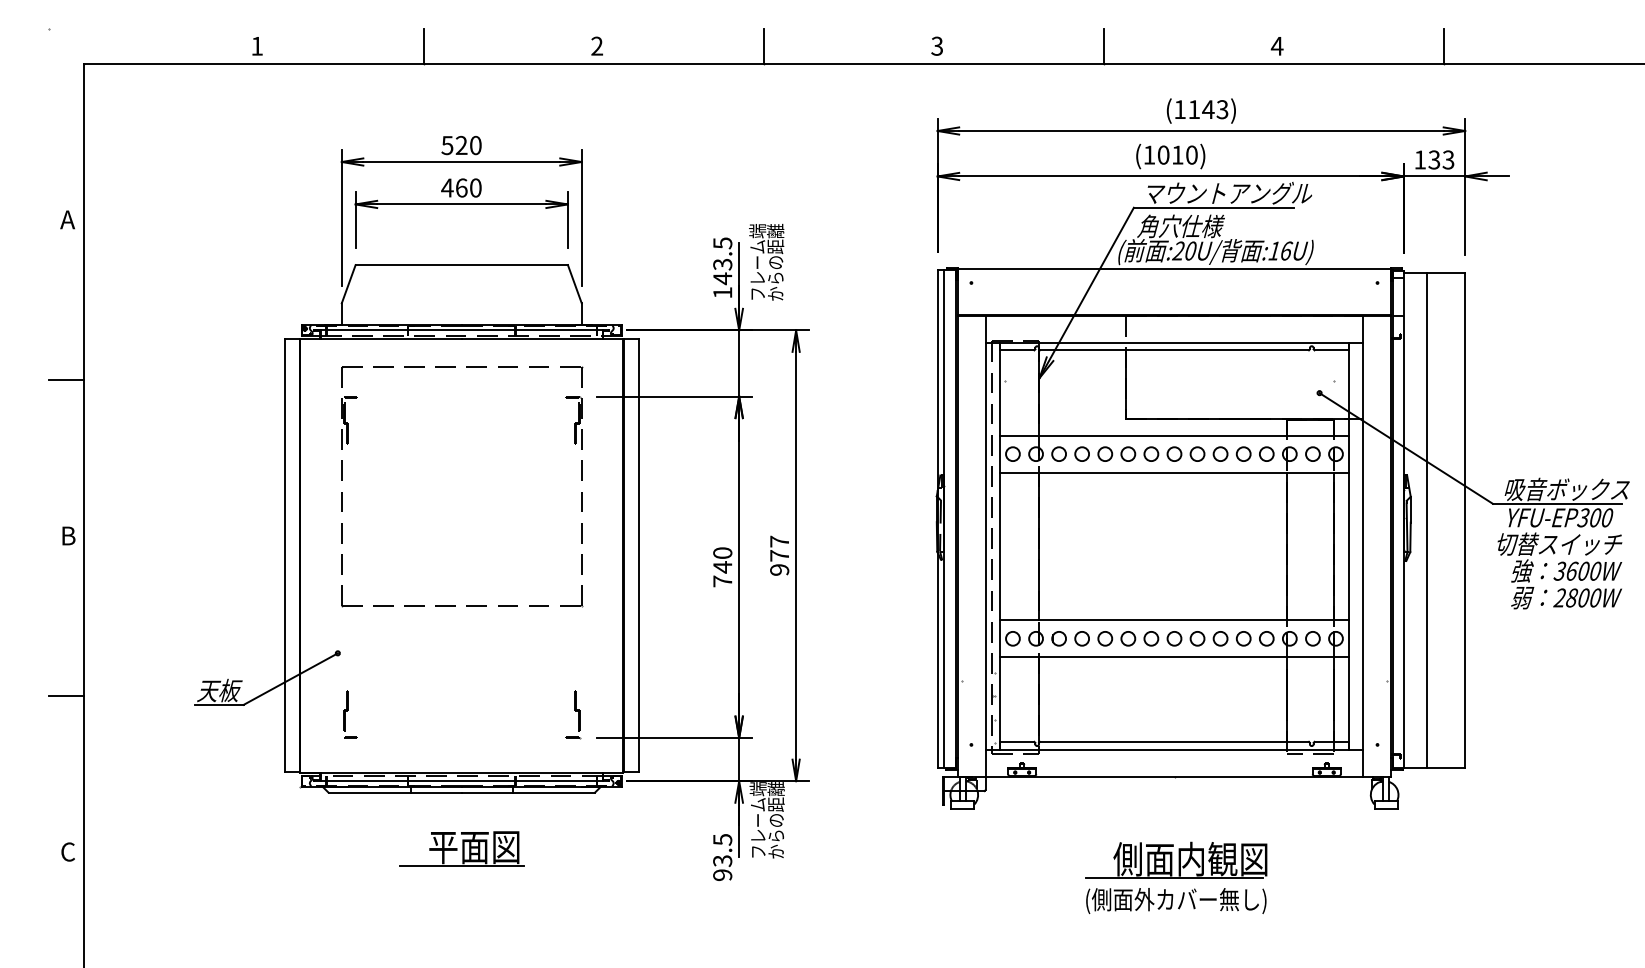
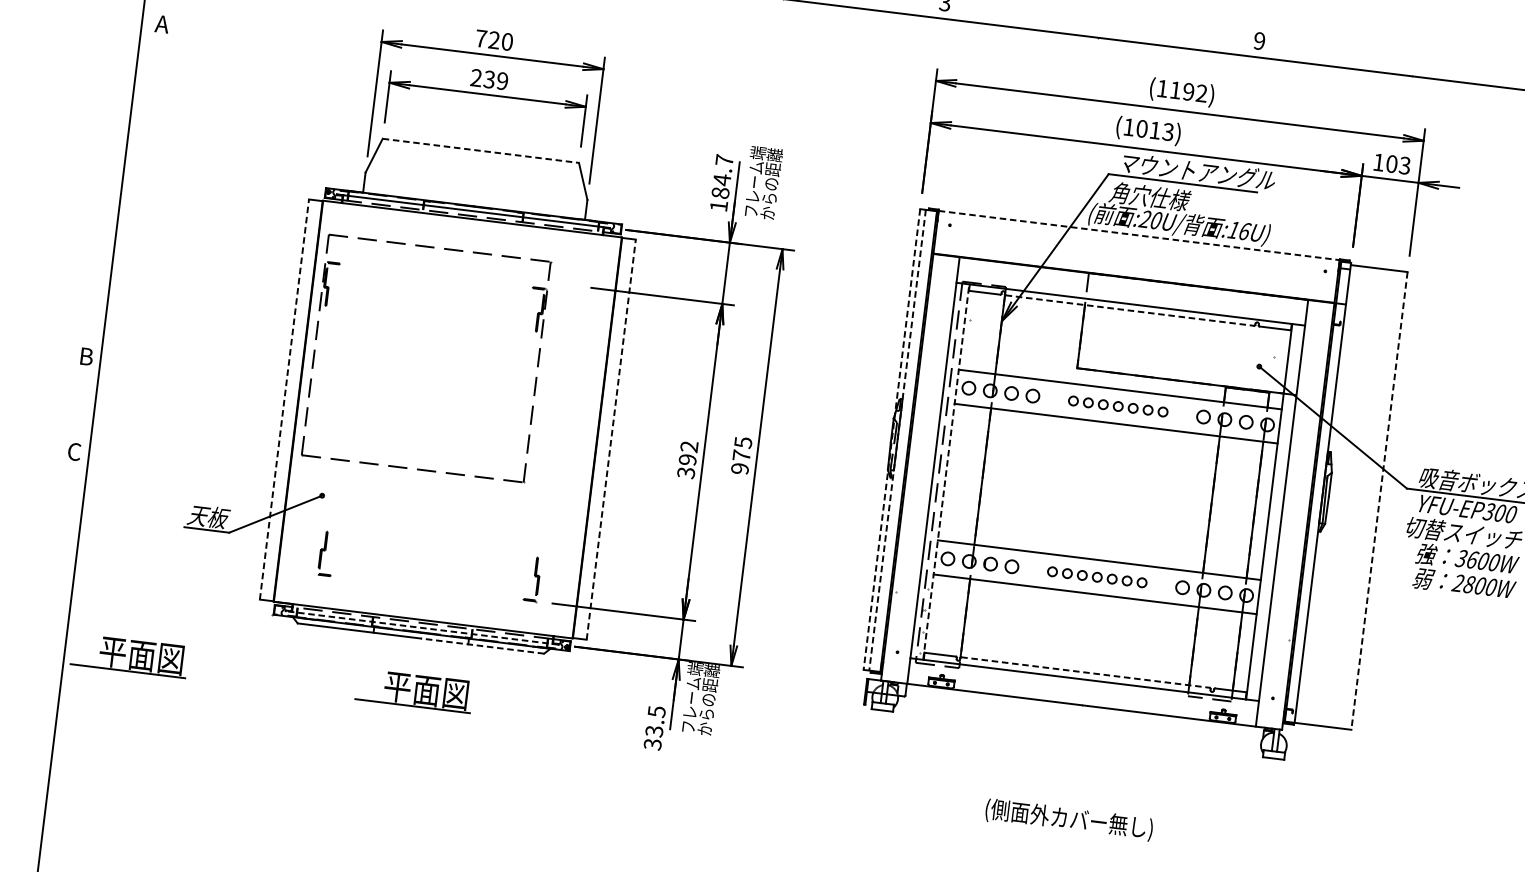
text: (1276, 45) -> (1258, 40), 4 -> 9
line: (1104, 46) -> (1099, 21), removed
line: (1444, 46) -> (1414, 60), removed
text: (1215, 109) -> (1195, 92), (1143) -> (1192)
text: (447, 145) -> (481, 38), 520 -> 720
text: (1191, 154) -> (1167, 131), (1010) -> (1013)
text: (1434, 159) -> (1392, 163), 133 -> 103
text: (461, 187) -> (489, 79), 460 -> 239
text: (67, 219) -> (162, 23), moved
text: (722, 261) -> (722, 177), 143.5 -> 184.7
line: (462, 265) -> (481, 151), solid -> dashed
line: (1174, 269) -> (1139, 235), solid -> dashed
line: (1174, 350) -> (1130, 310), solid -> dashed
part: (466, 367) -> (444, 249), moved
line: (66, 379) -> (102, 211), removed
part: (1174, 453) -> (1118, 405), size x0.7
line: (937, 519) -> (891, 440), solid -> dashed
line: (943, 519) -> (897, 440), solid -> dashed
line: (1426, 520) -> (1343, 496), removed
line: (1465, 520) -> (1379, 500), solid -> dashed
text: (779, 541) -> (743, 442), 977 -> 975
line: (999, 546) -> (946, 472), solid -> dashed
line: (285, 555) -> (284, 399), solid -> dashed
line: (638, 555) -> (611, 439), solid -> dashed
text: (722, 567) -> (687, 460), 740 -> 392
part: (1174, 638) -> (1097, 576), size x0.7
line: (66, 695) -> (66, 503), removed
line: (1174, 741) -> (1085, 672), solid -> dashed
line: (461, 781) -> (421, 628), solid -> dashed
line: (528, 792) -> (482, 646), solid -> dashed
part: (153, 848) -> (129, 655), added
text: (67, 851) -> (73, 451), moved
part: (1176, 859) -> (1074, 781), removed
text: (722, 875) -> (652, 744), 93.5 -> 33.5

